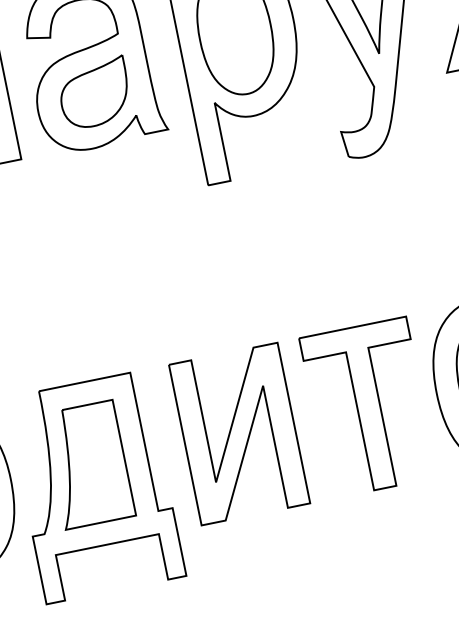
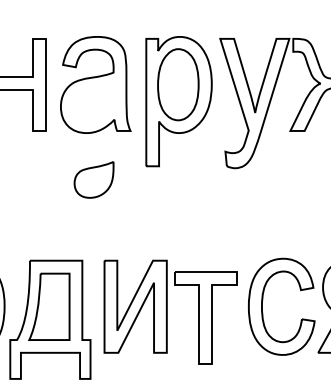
part: (93, 92) -> (93, 179), moved
part: (368, 407) -> (205, 317), moved

